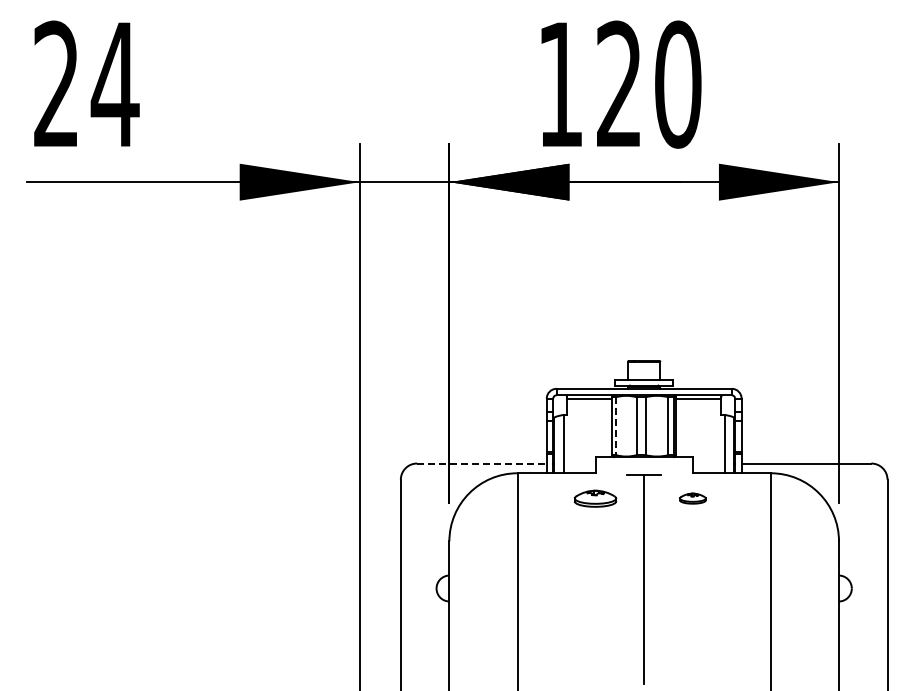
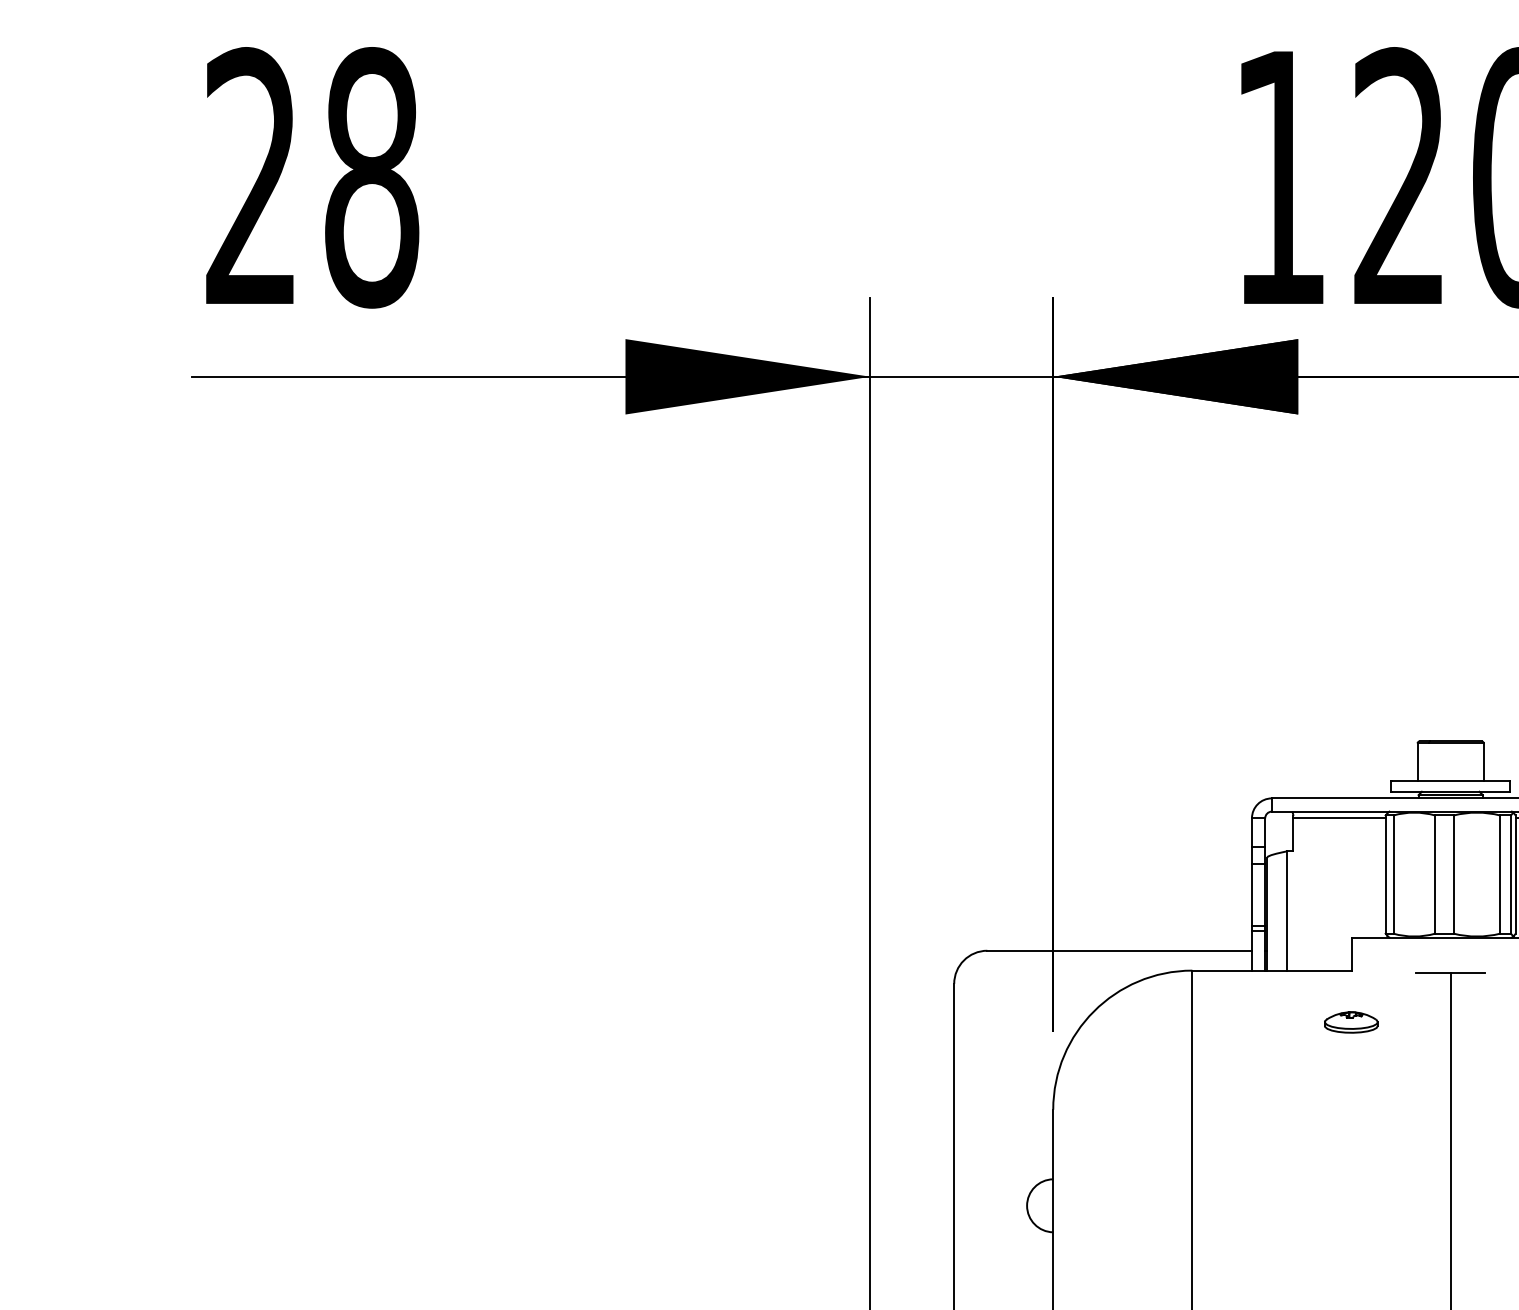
text: (114, 84) -> (370, 177), 24 -> 28
line: (616, 426) -> (1394, 875), dashed -> solid
line: (481, 463) -> (1118, 950), dashed -> solid
part: (595, 498) -> (1351, 1022), size x0.62

